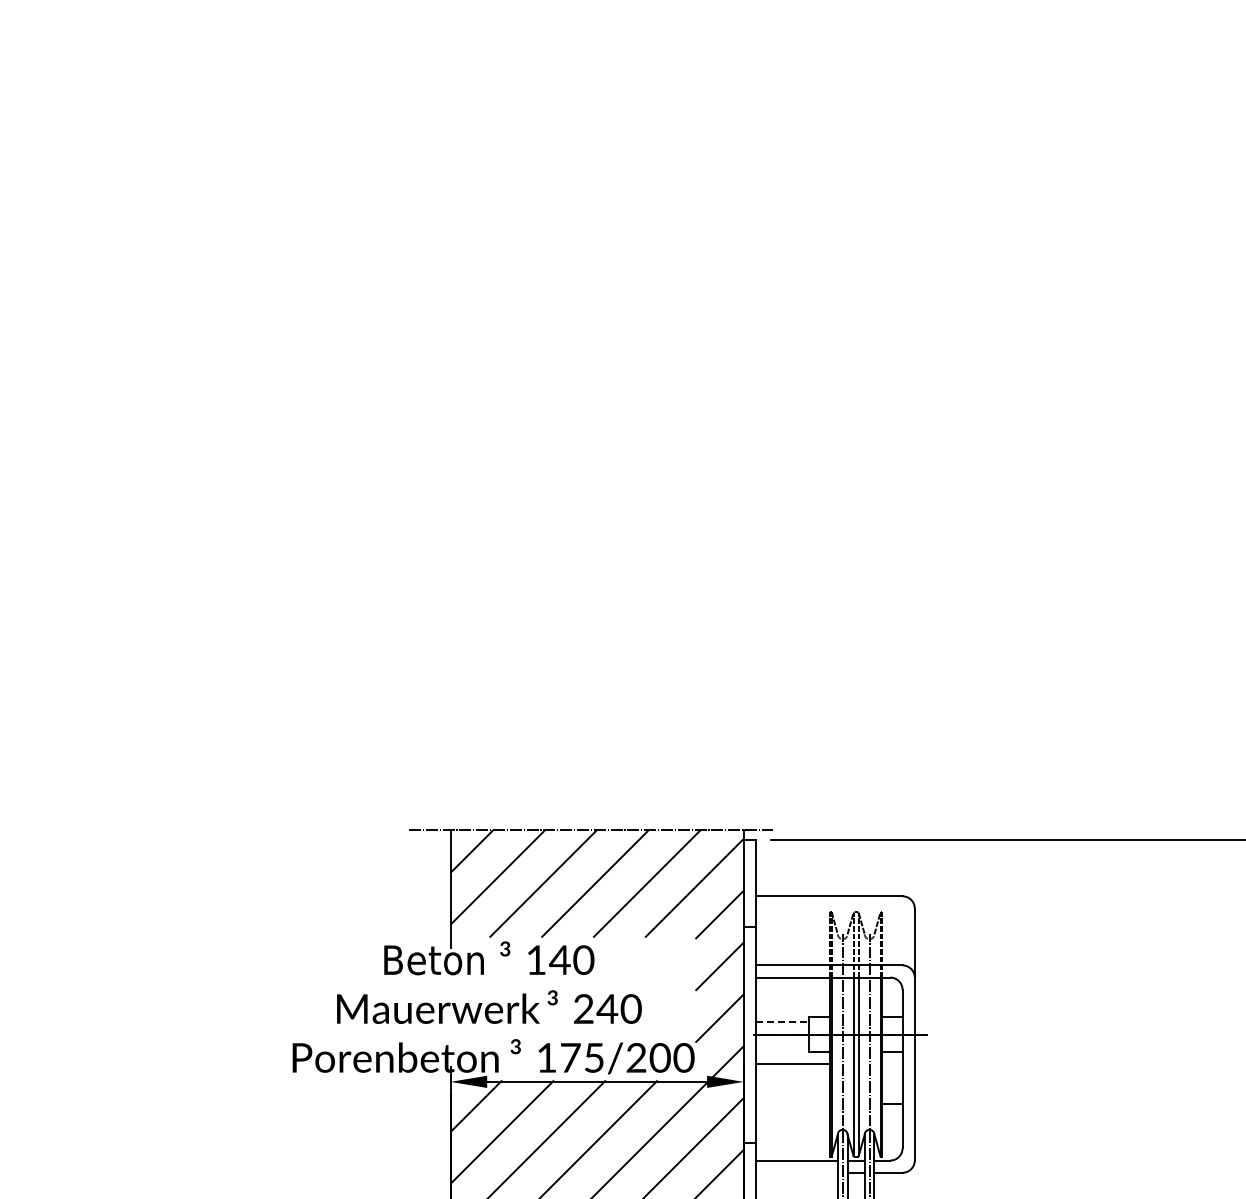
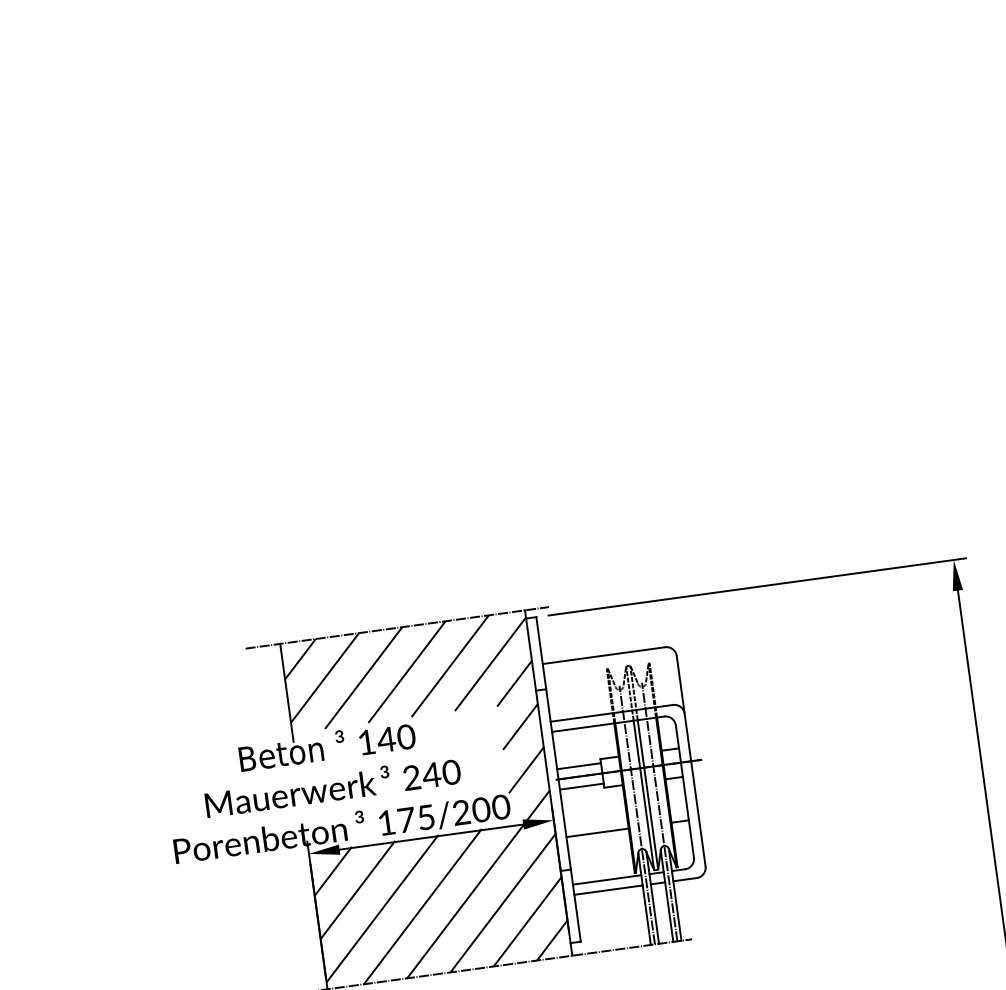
line: (782, 1022) -> (579, 766), dashed -> solid
line: (781, 1046) -> (581, 786), added
line: (792, 1063) -> (596, 832), moved
line: (796, 1172) -> (608, 889), added

